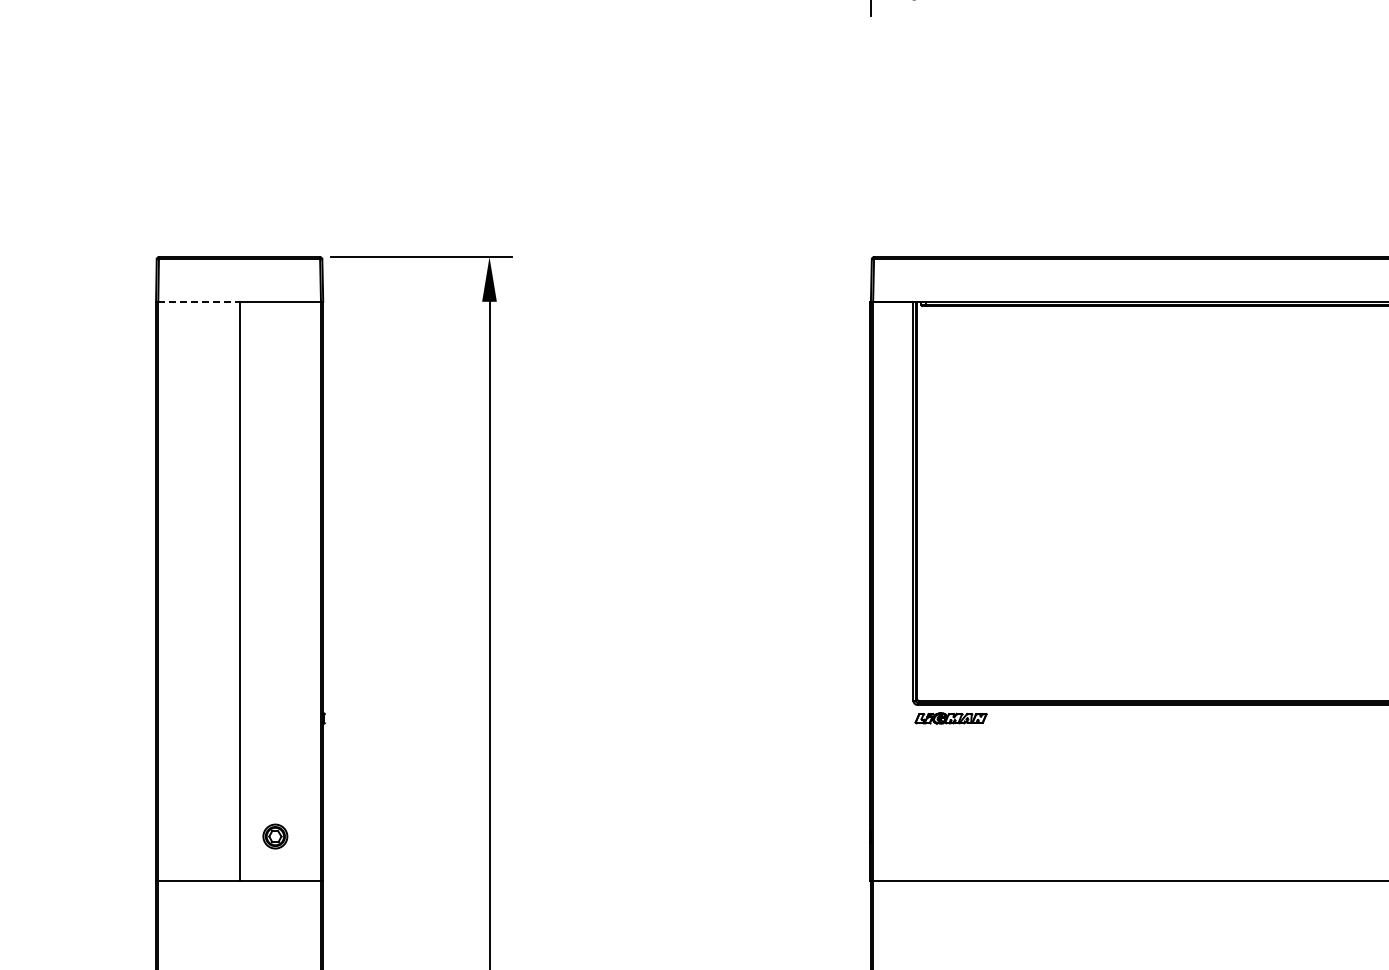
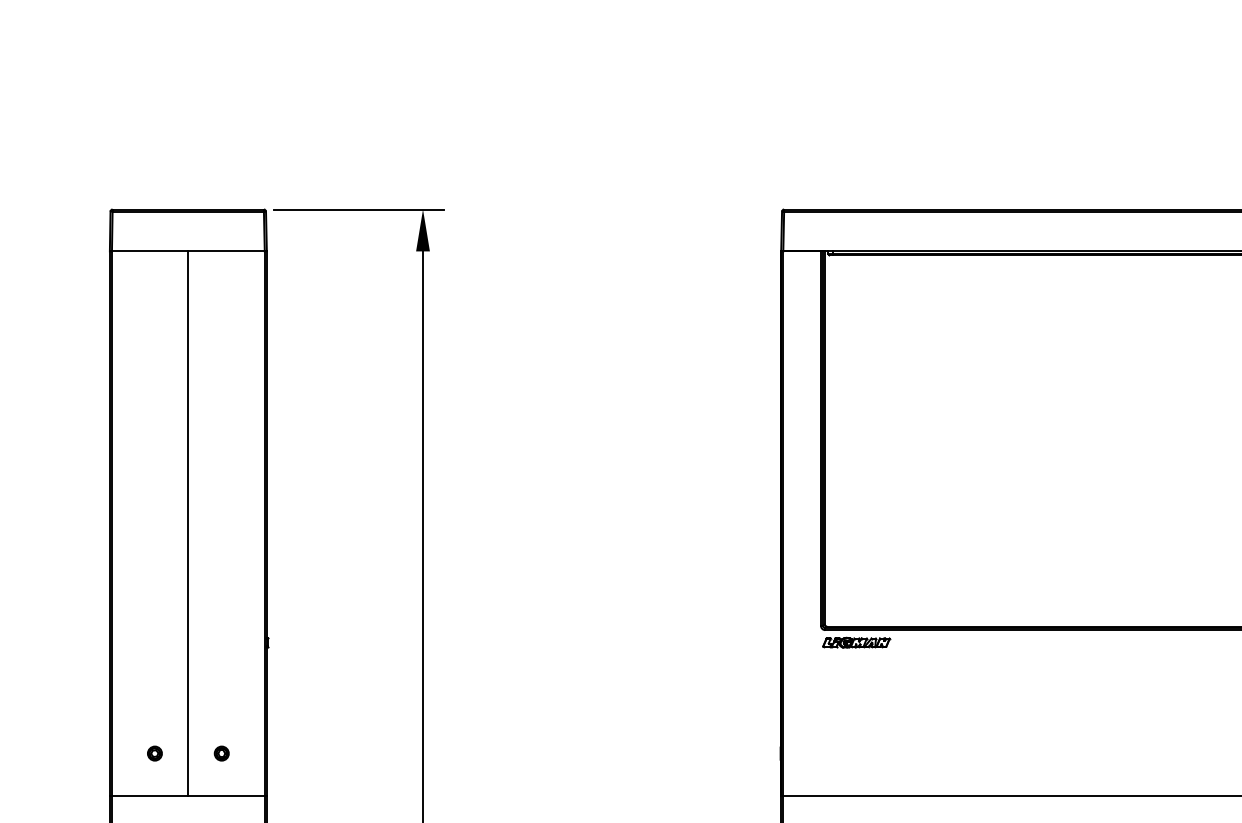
line: (198, 301) -> (149, 251), dashed -> solid
part: (203, 836) -> (154, 753), added
part: (274, 836) -> (221, 753), size x0.62

